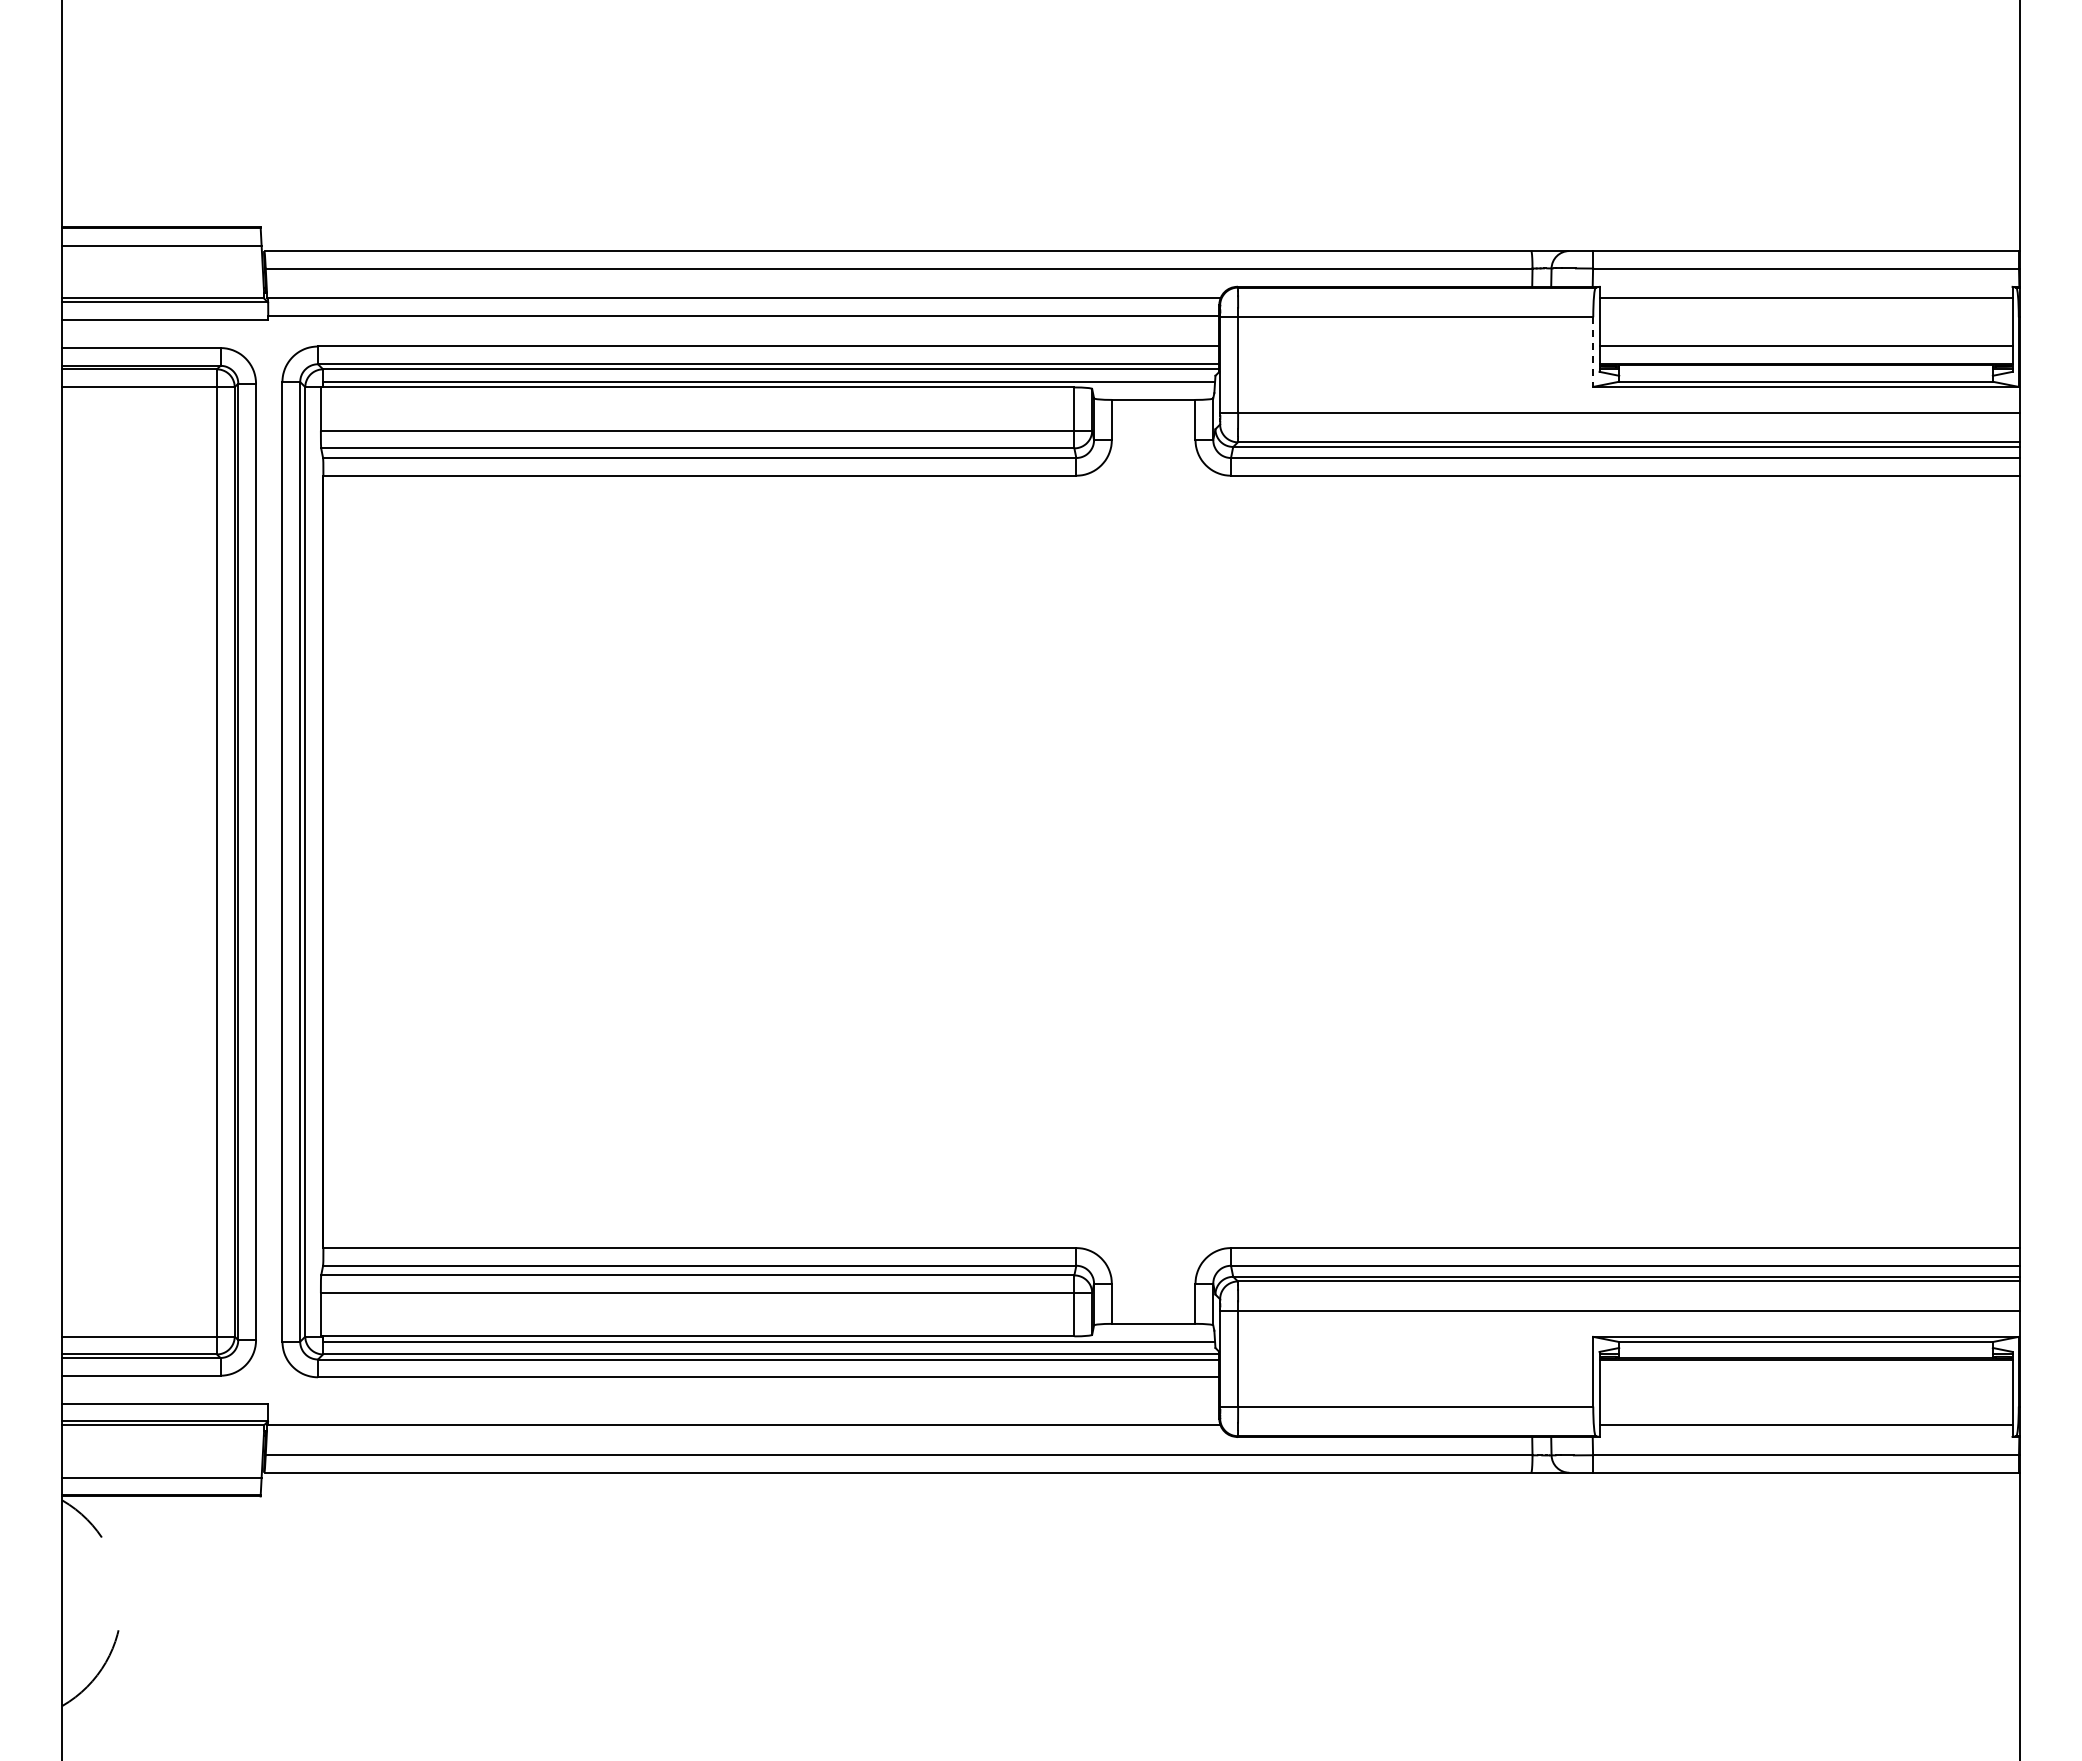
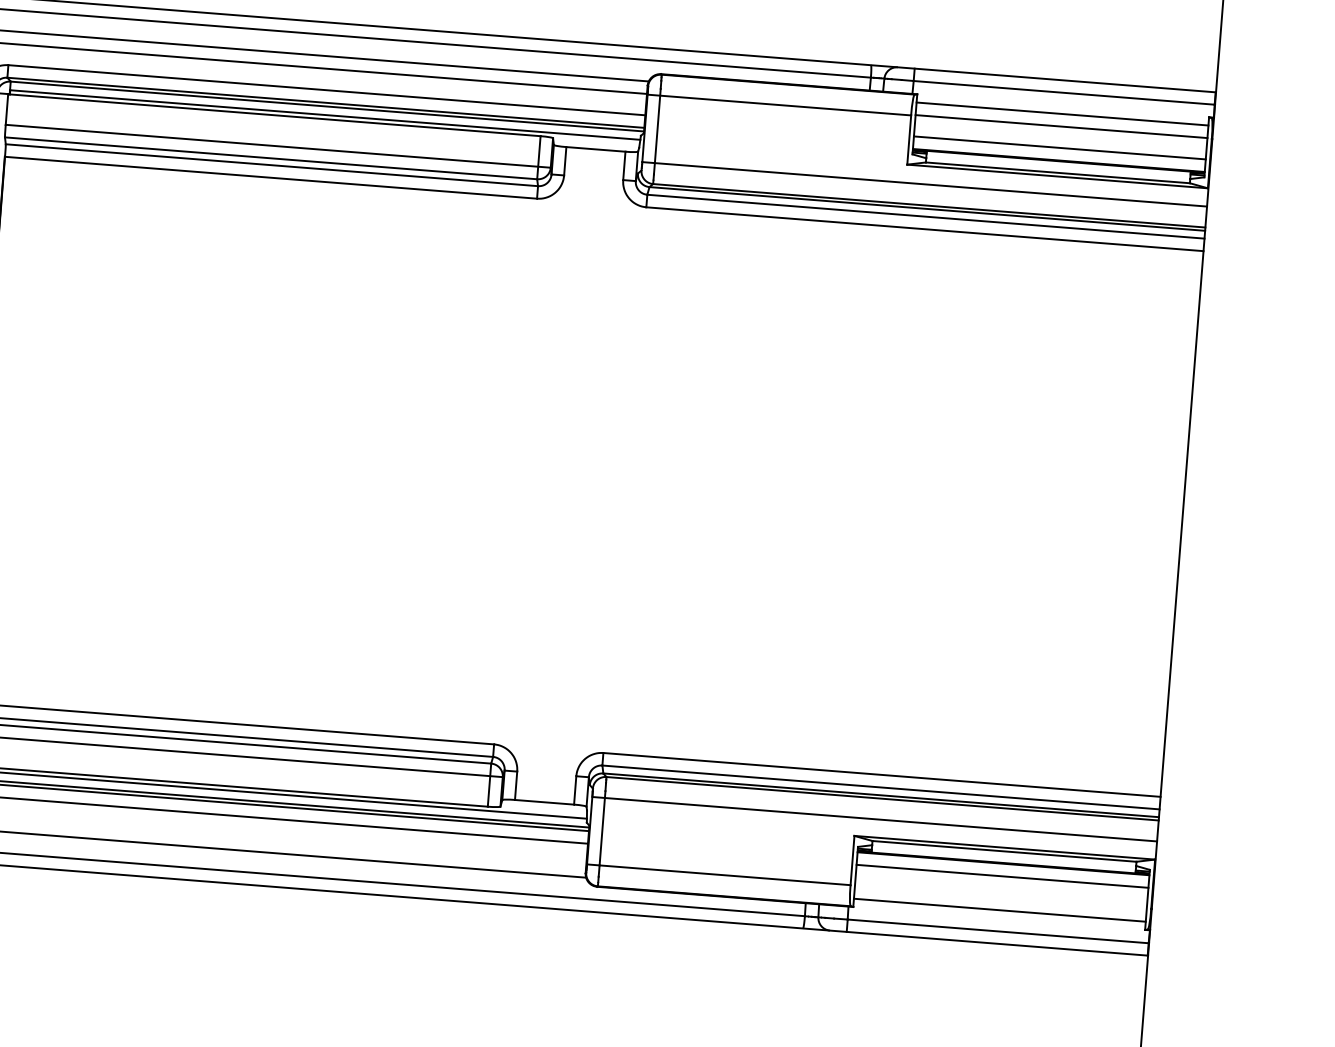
line: (1805, 316) -> (1061, 126), added
line: (1593, 352) -> (909, 140), dashed -> solid
line: (1805, 1377) -> (1002, 876), added

